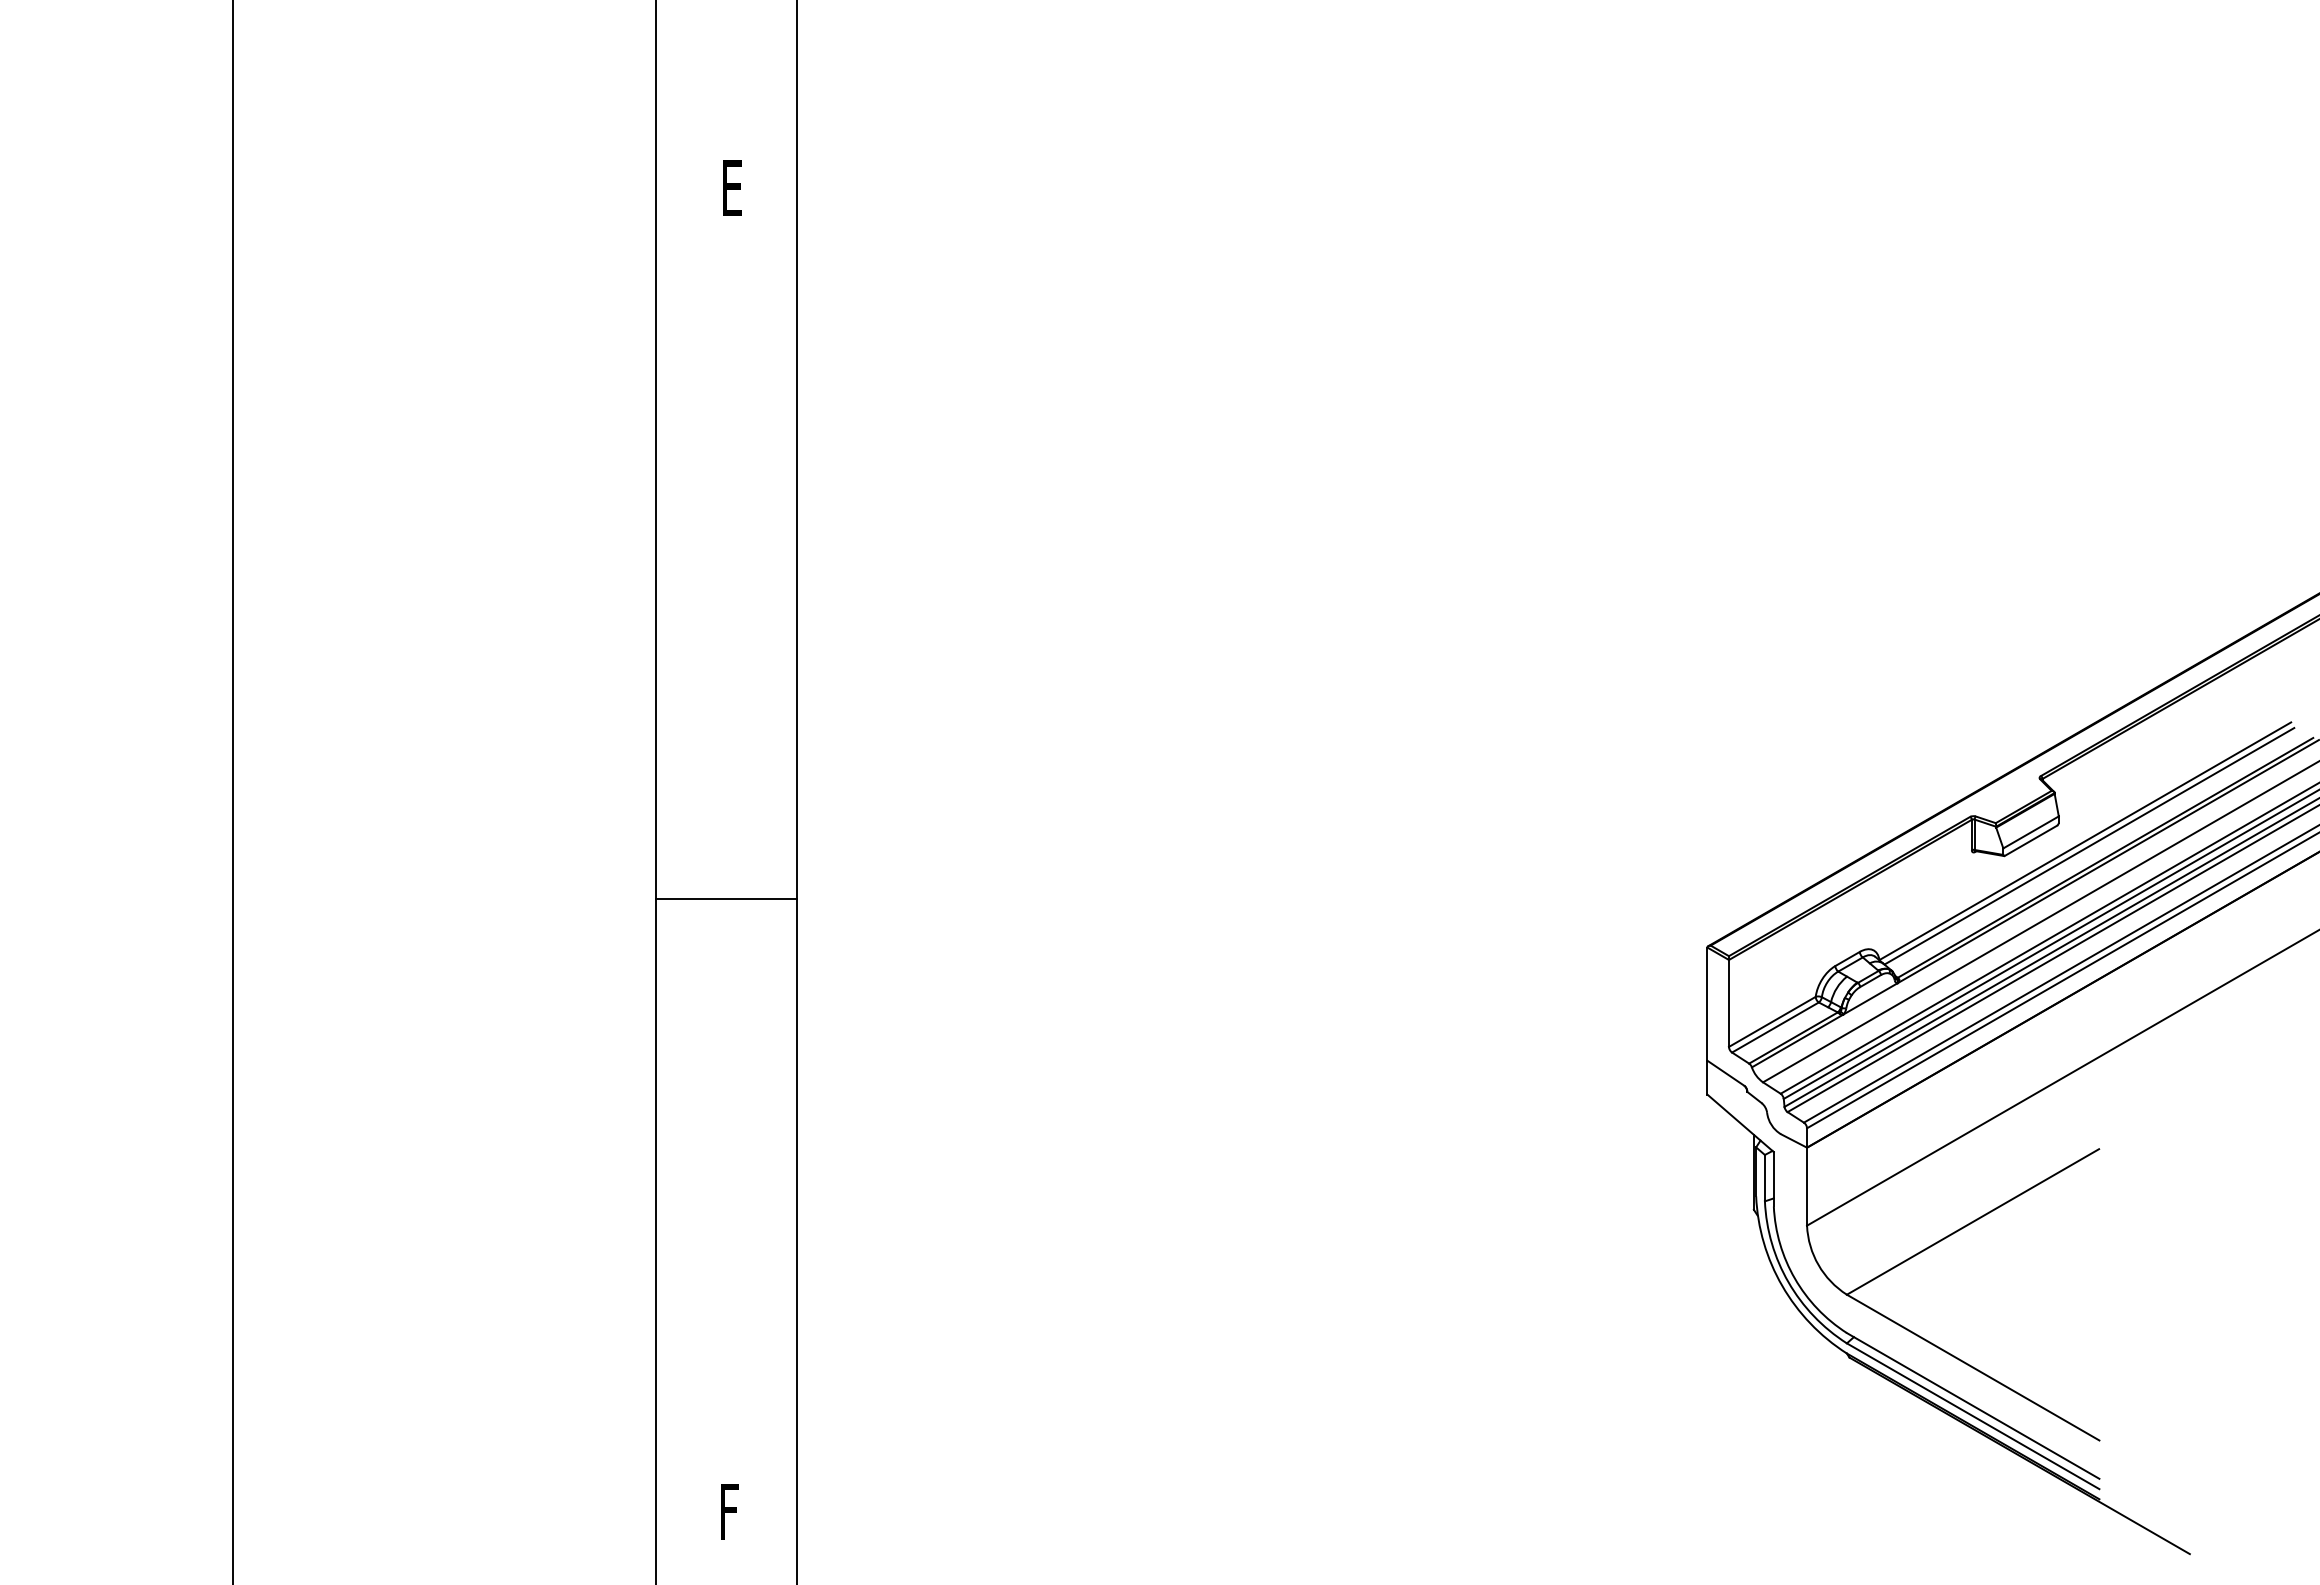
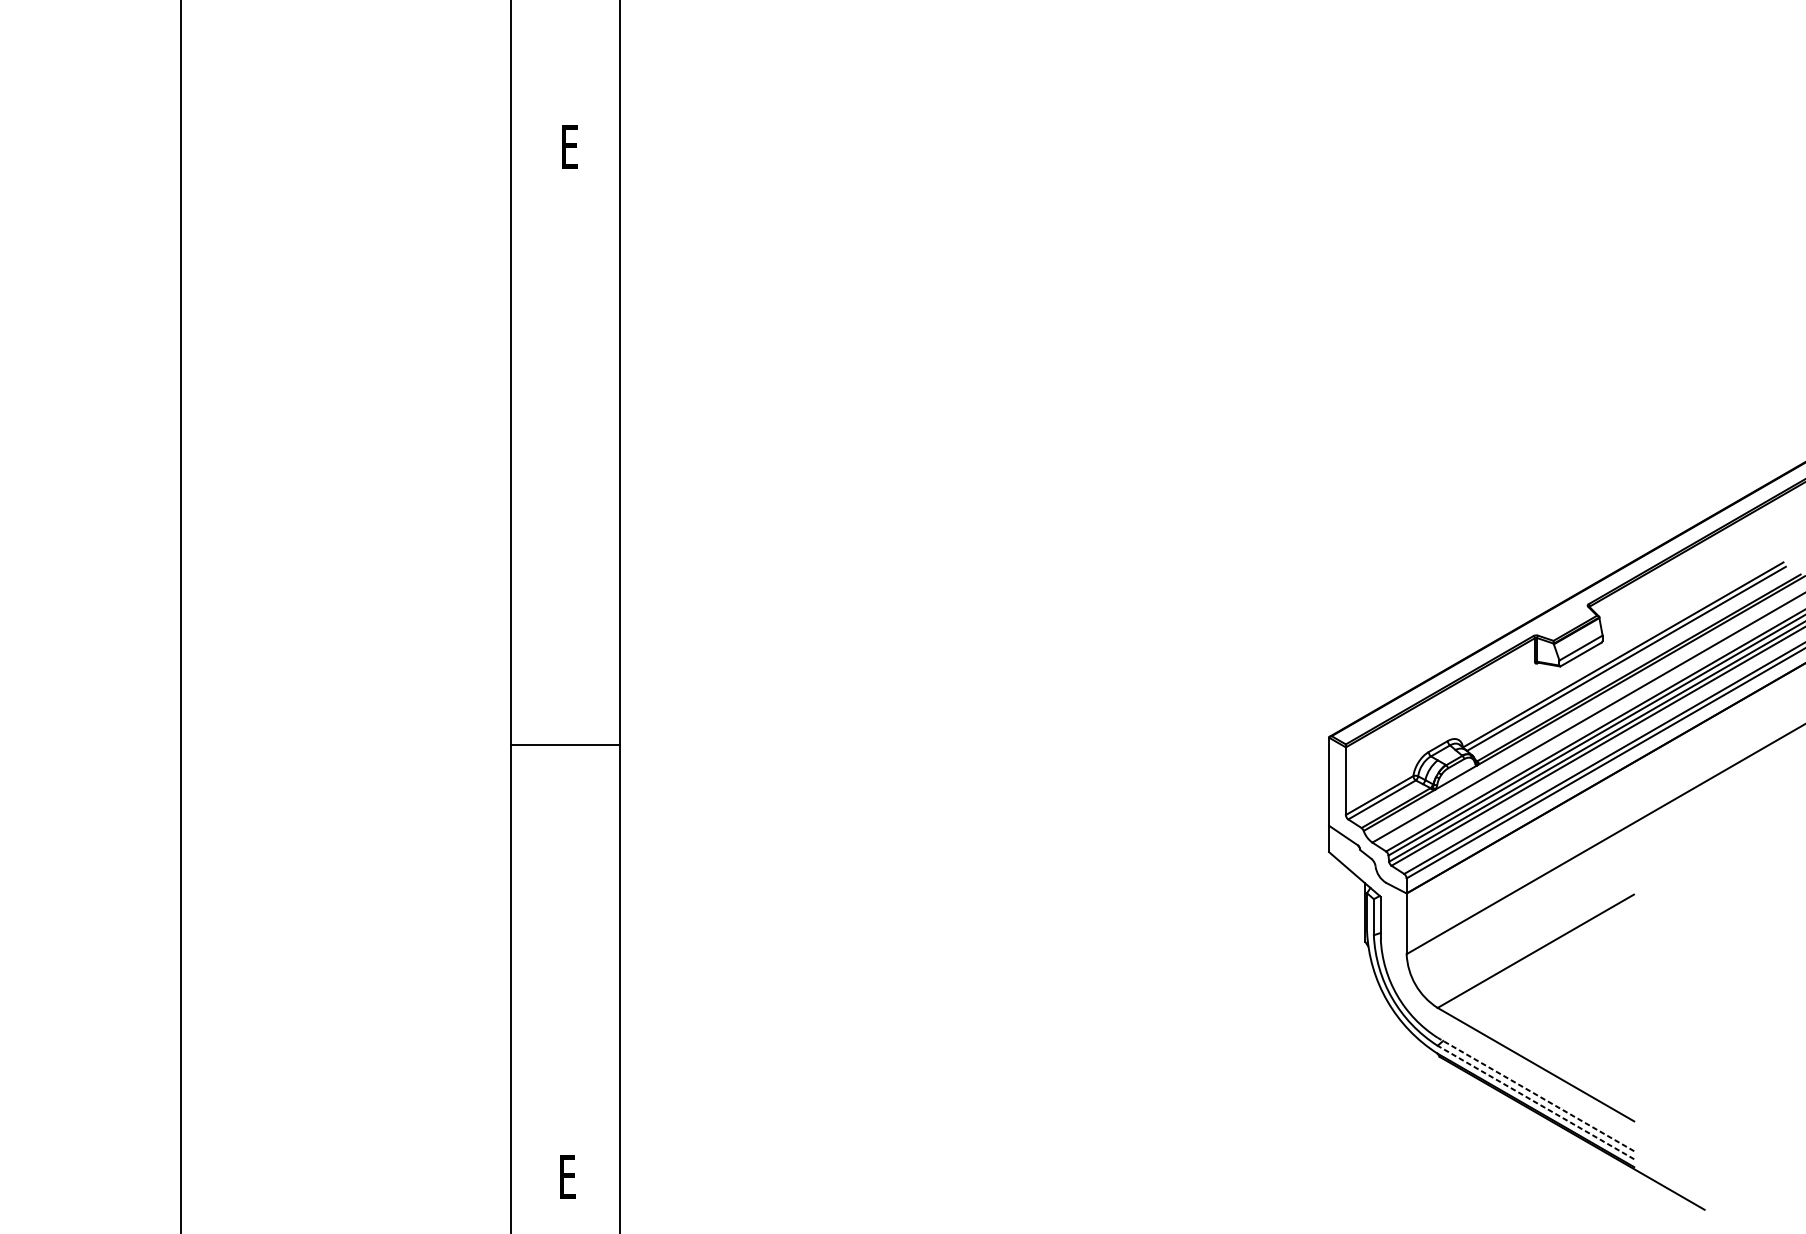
line: (725, 899) -> (564, 744), moved
line: (1973, 1405) -> (1536, 1094), solid -> dashed
line: (1973, 1416) -> (1536, 1102), solid -> dashed
text: (729, 1511) -> (567, 1176), F -> E

